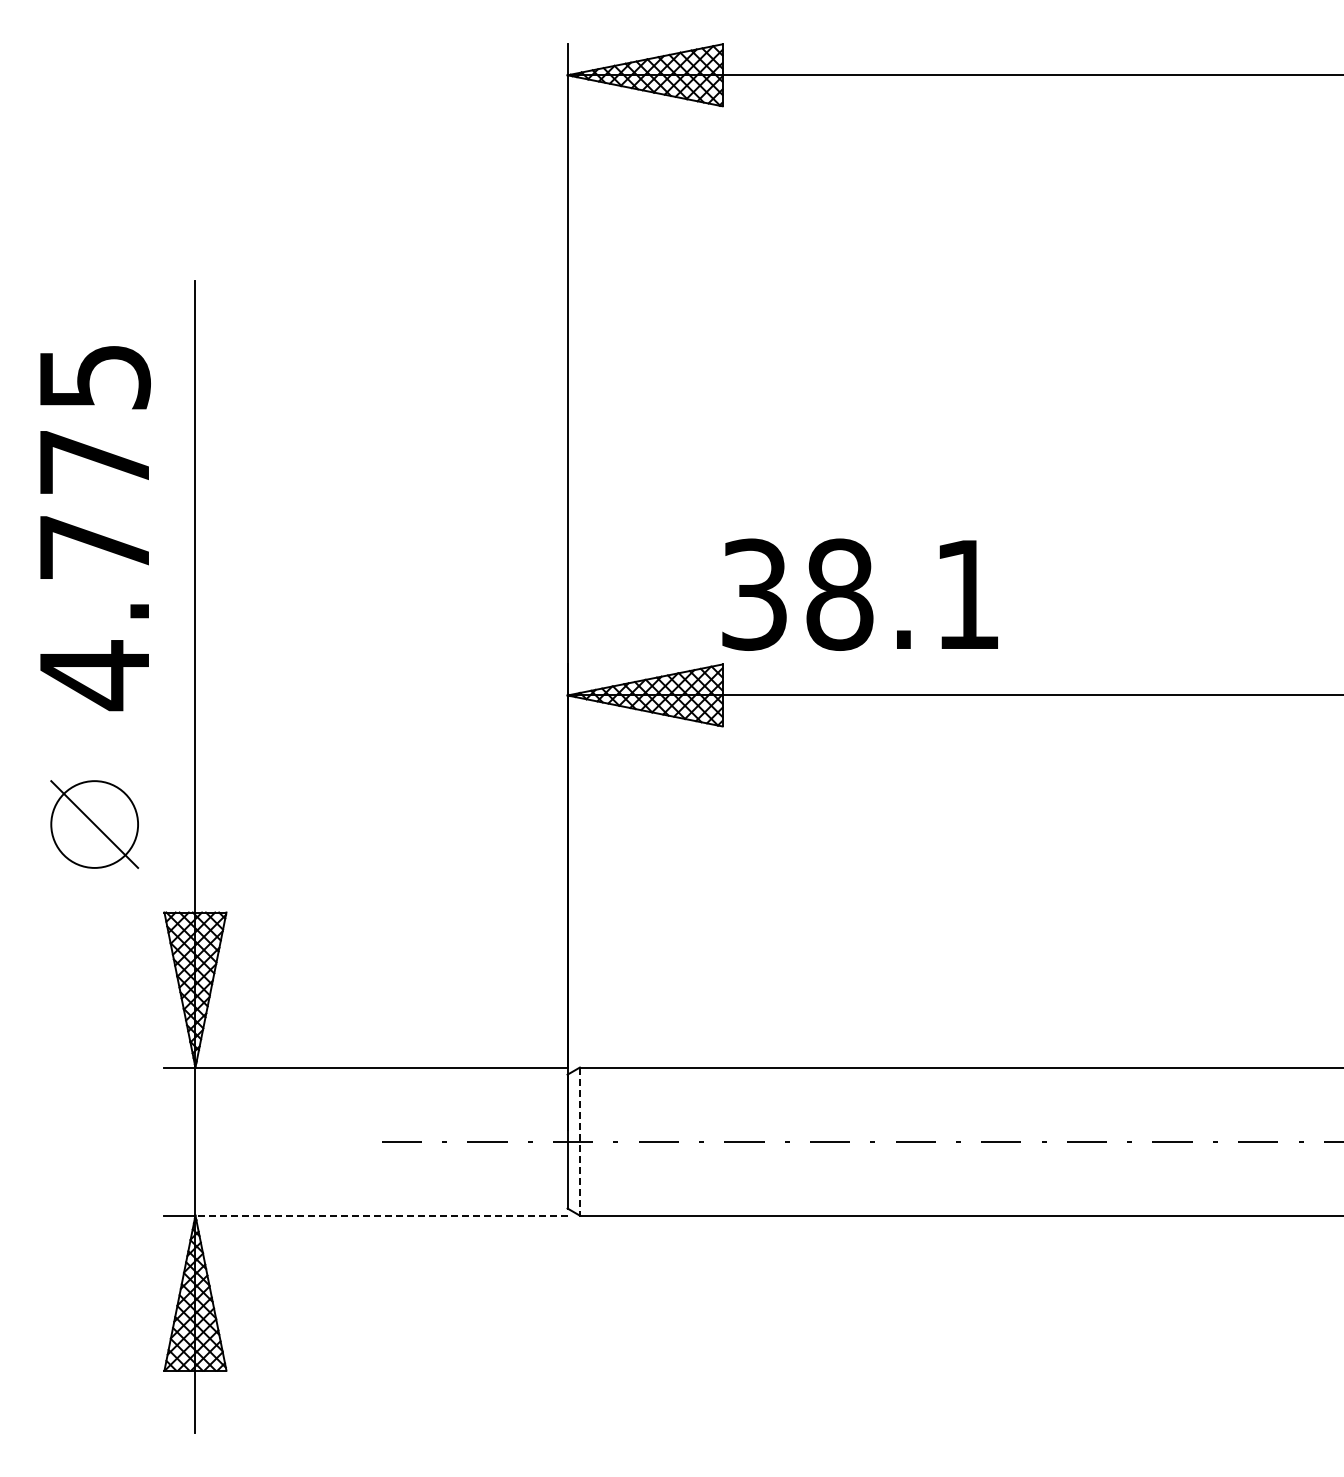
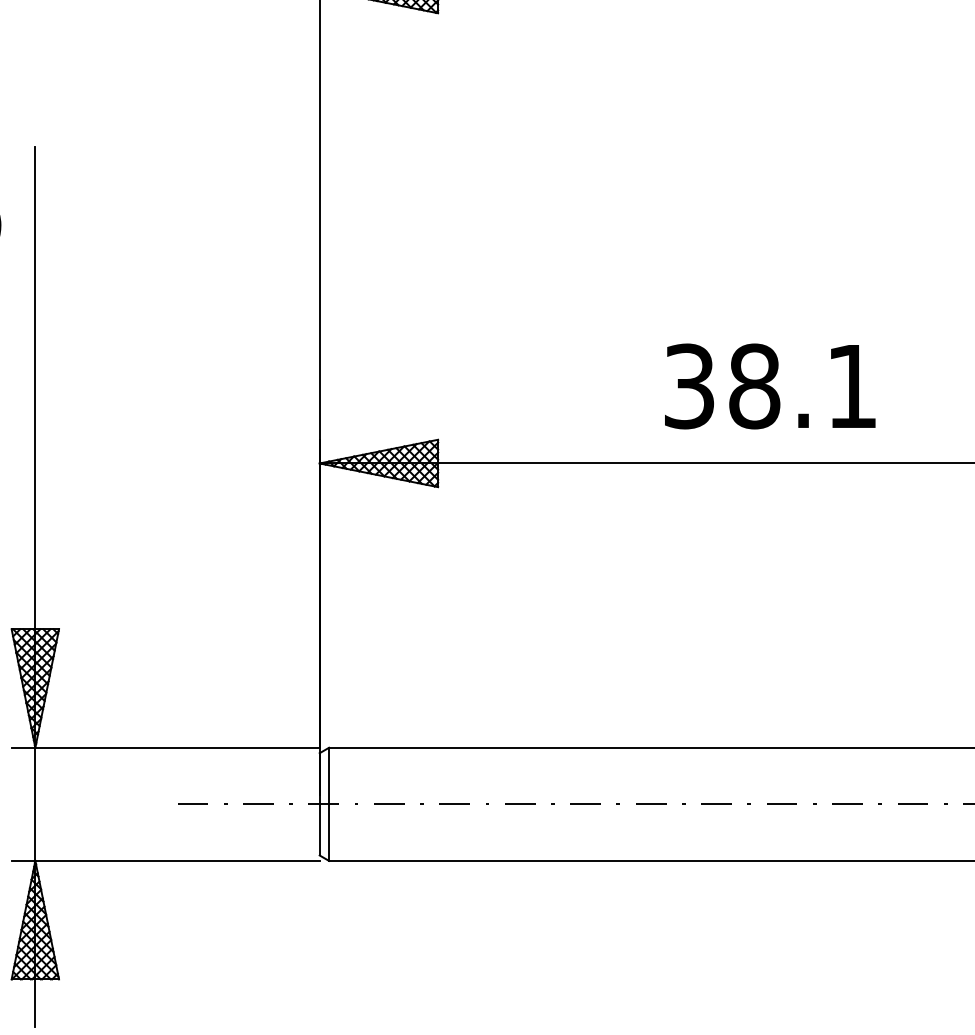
text: (859, 594) -> (769, 386), moved
line: (579, 1142) -> (328, 805), dashed -> solid
line: (381, 1215) -> (177, 860), dashed -> solid

